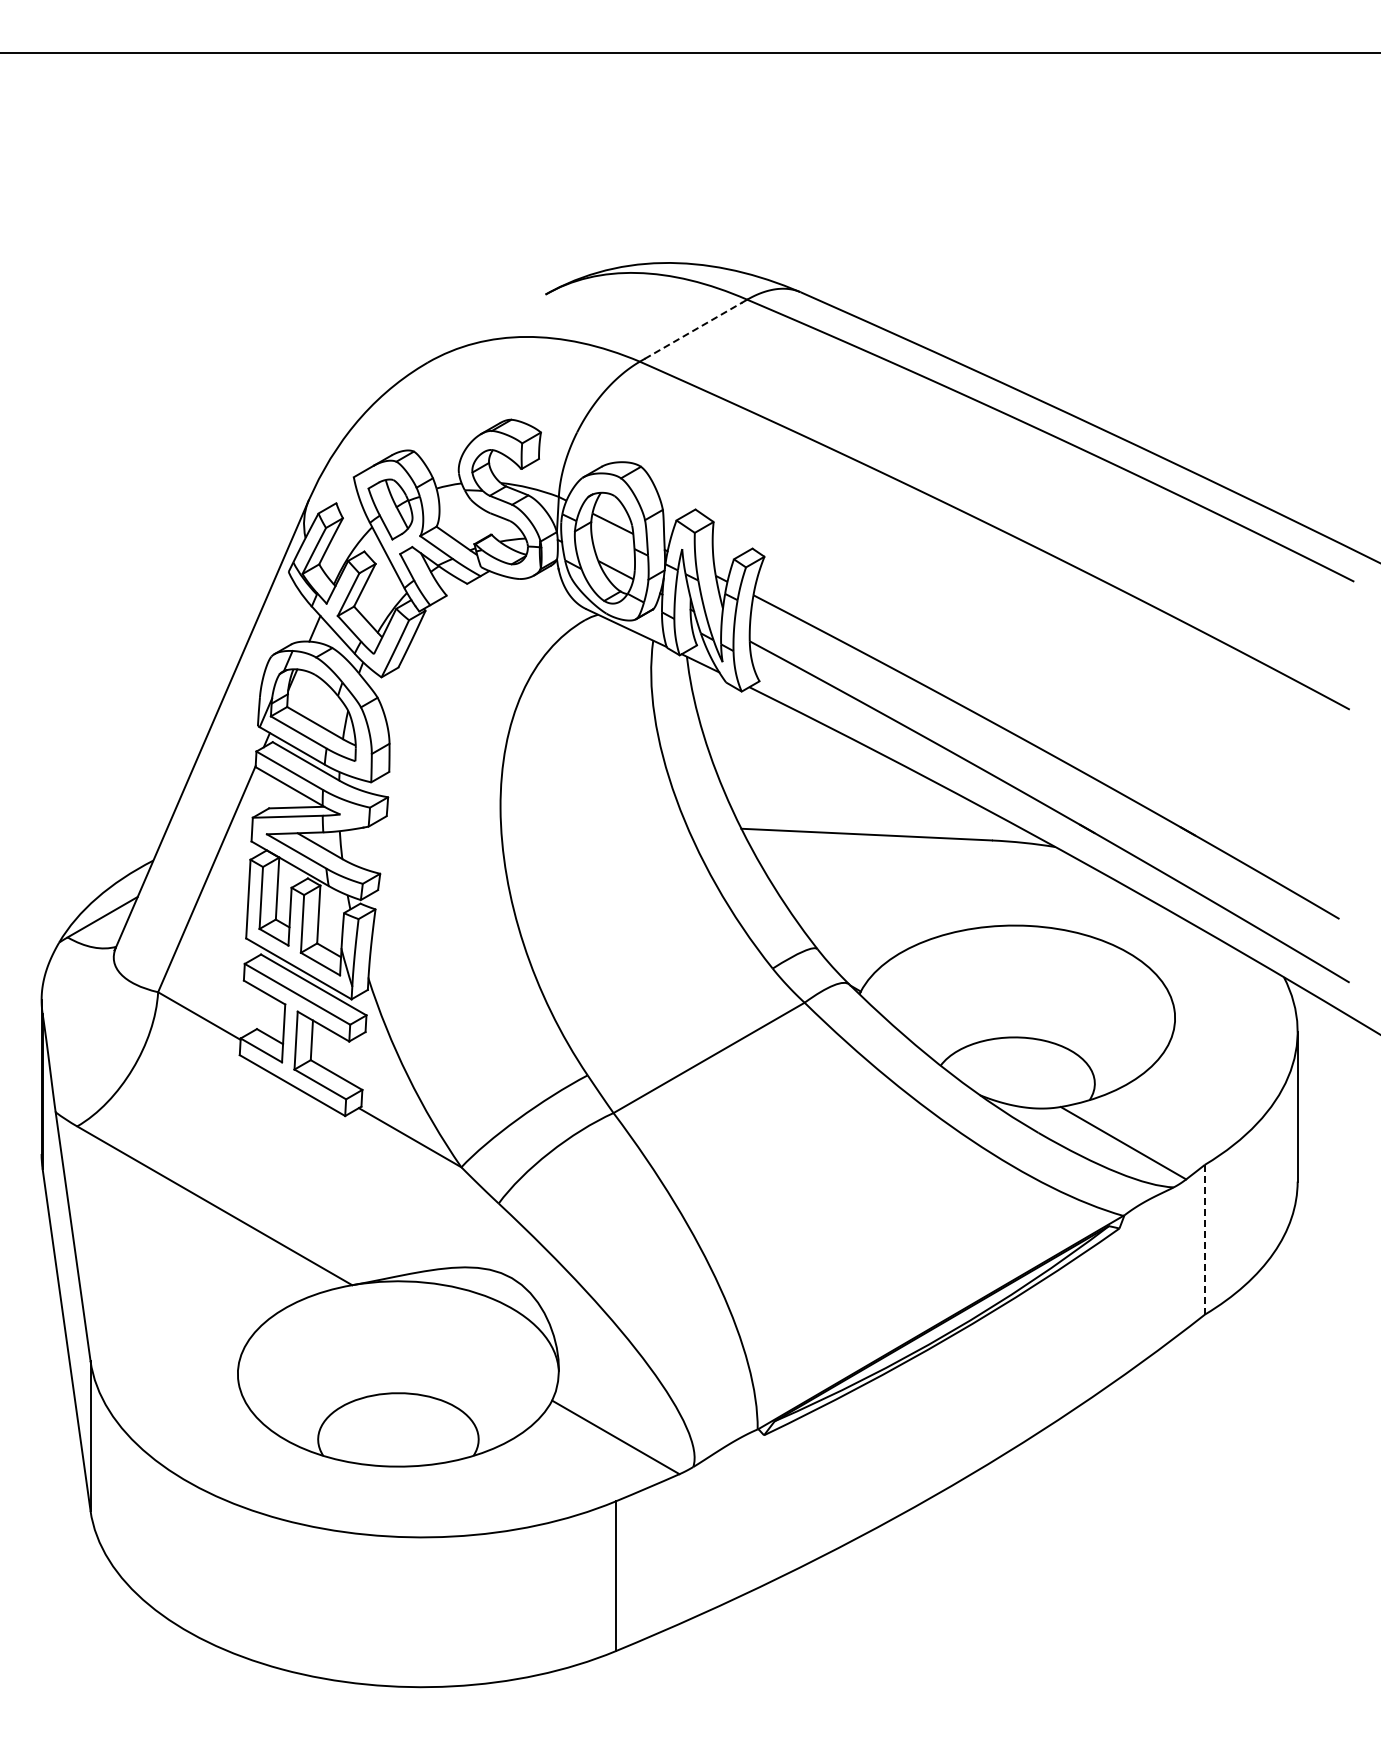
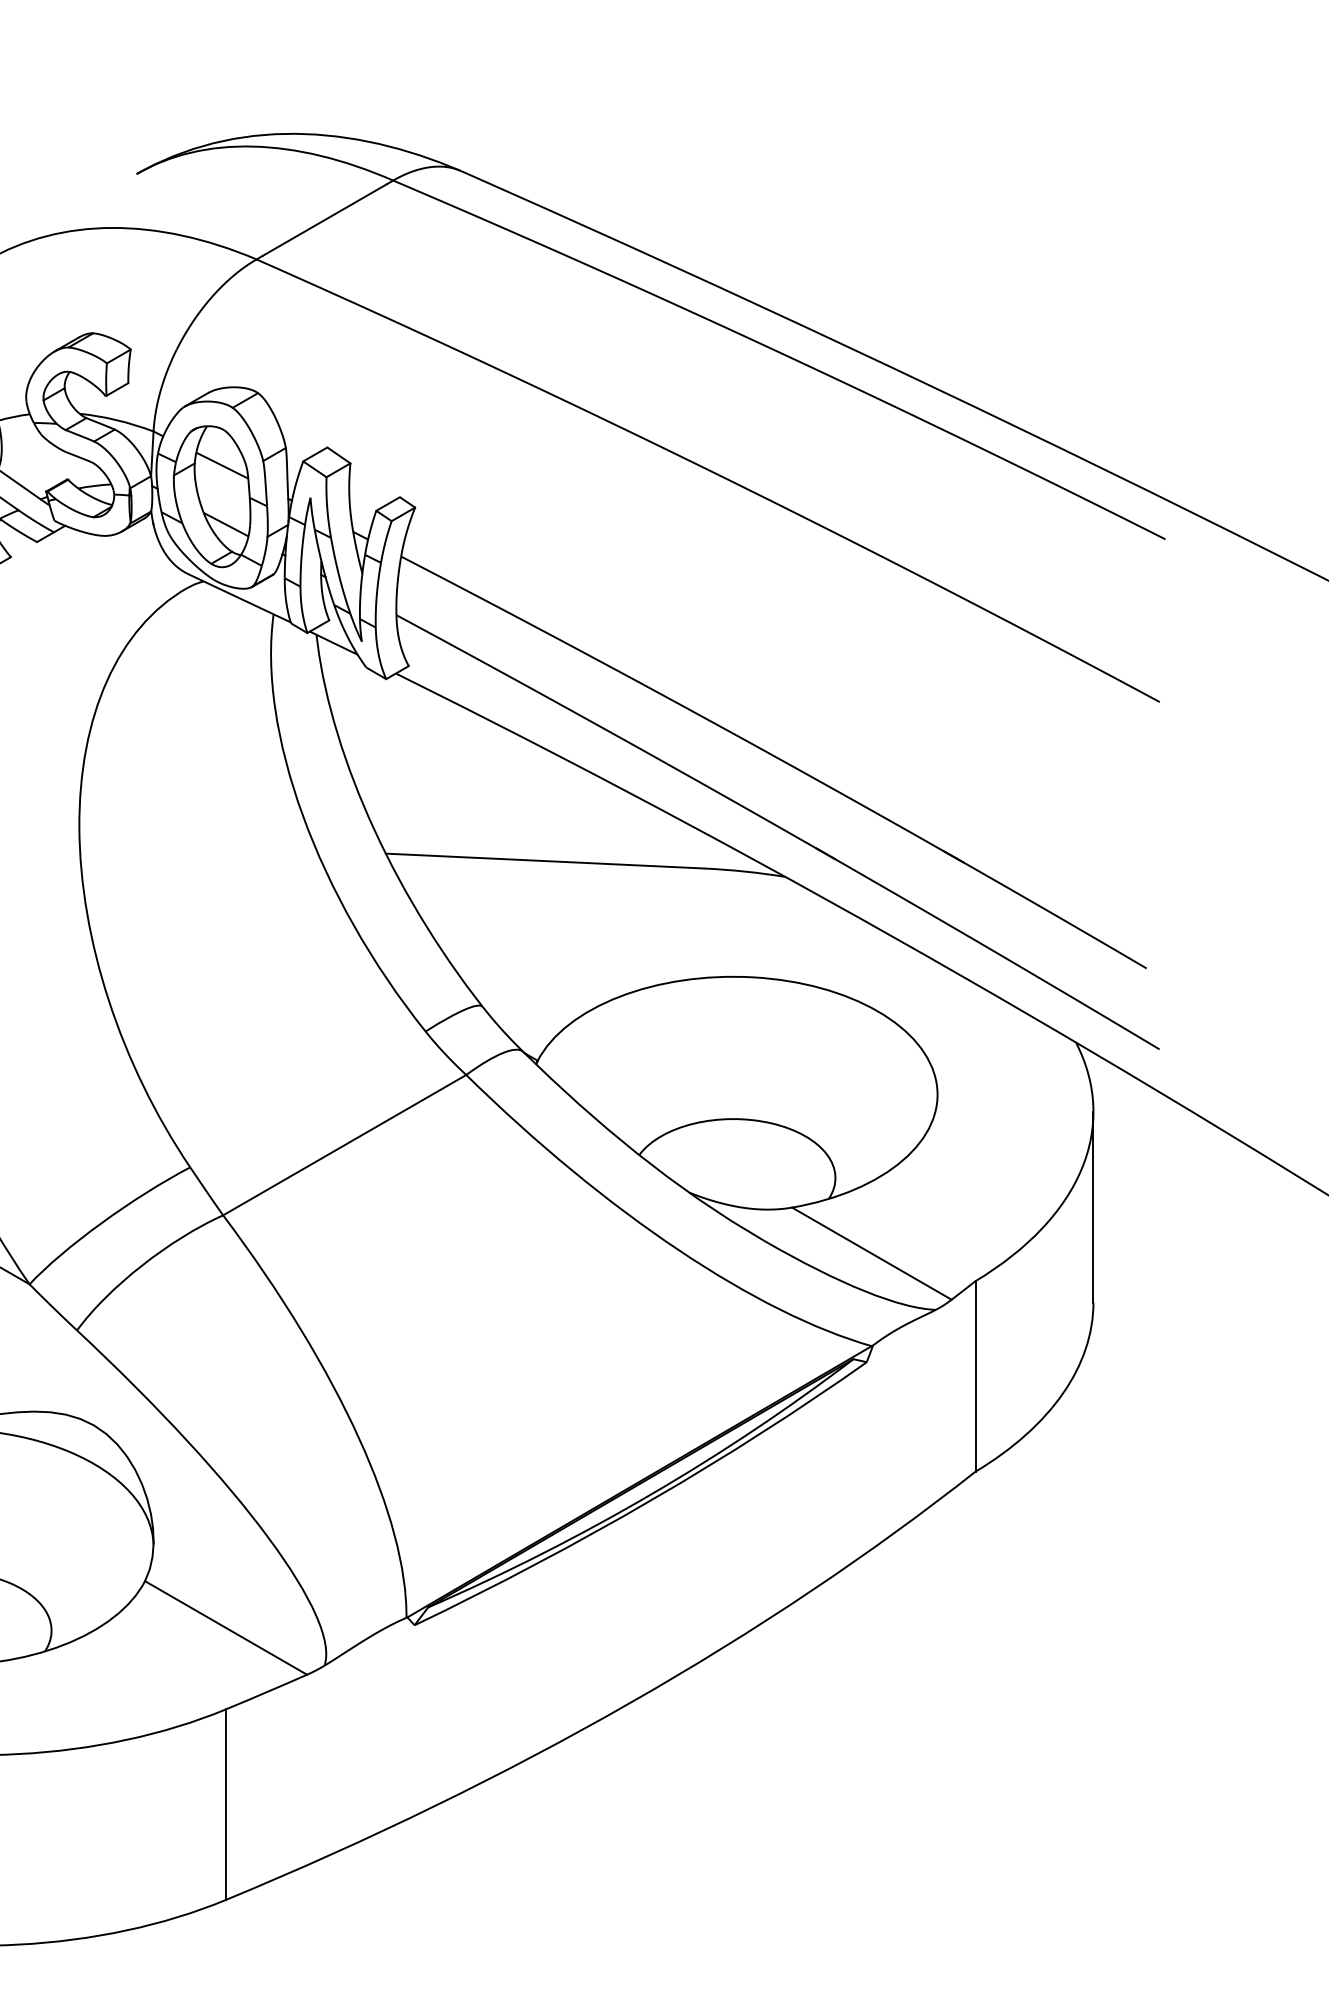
line: (693, 330) -> (324, 219), dashed -> solid
line: (1205, 1239) -> (976, 1376), dashed -> solid

